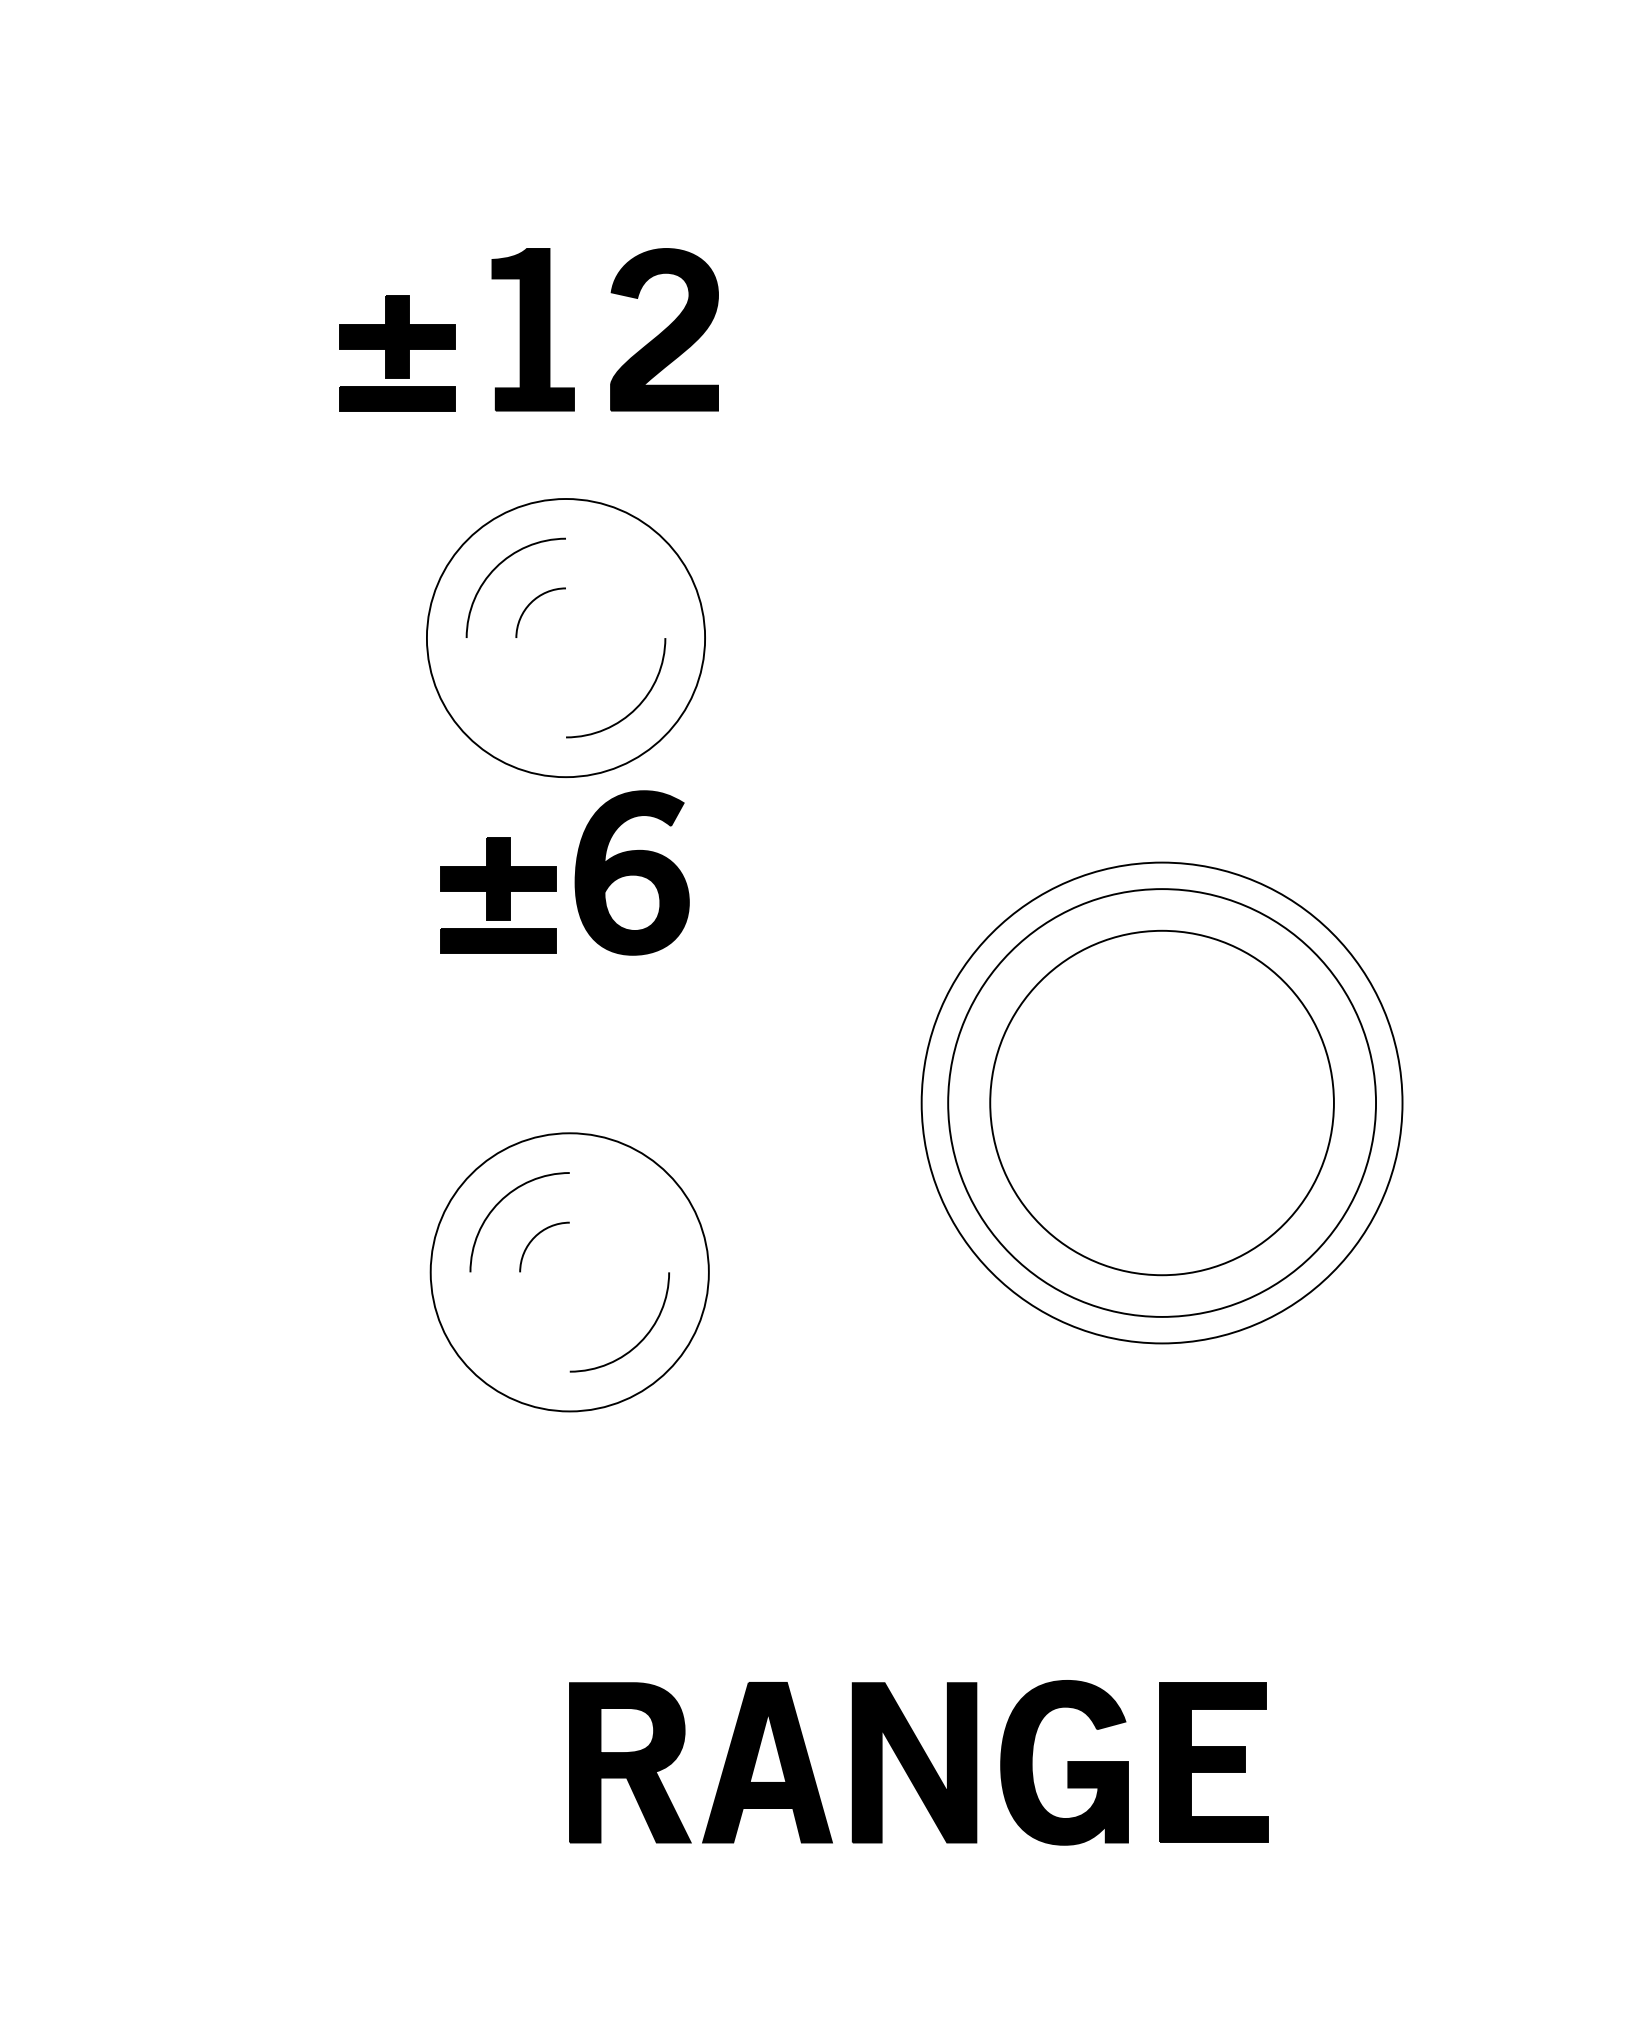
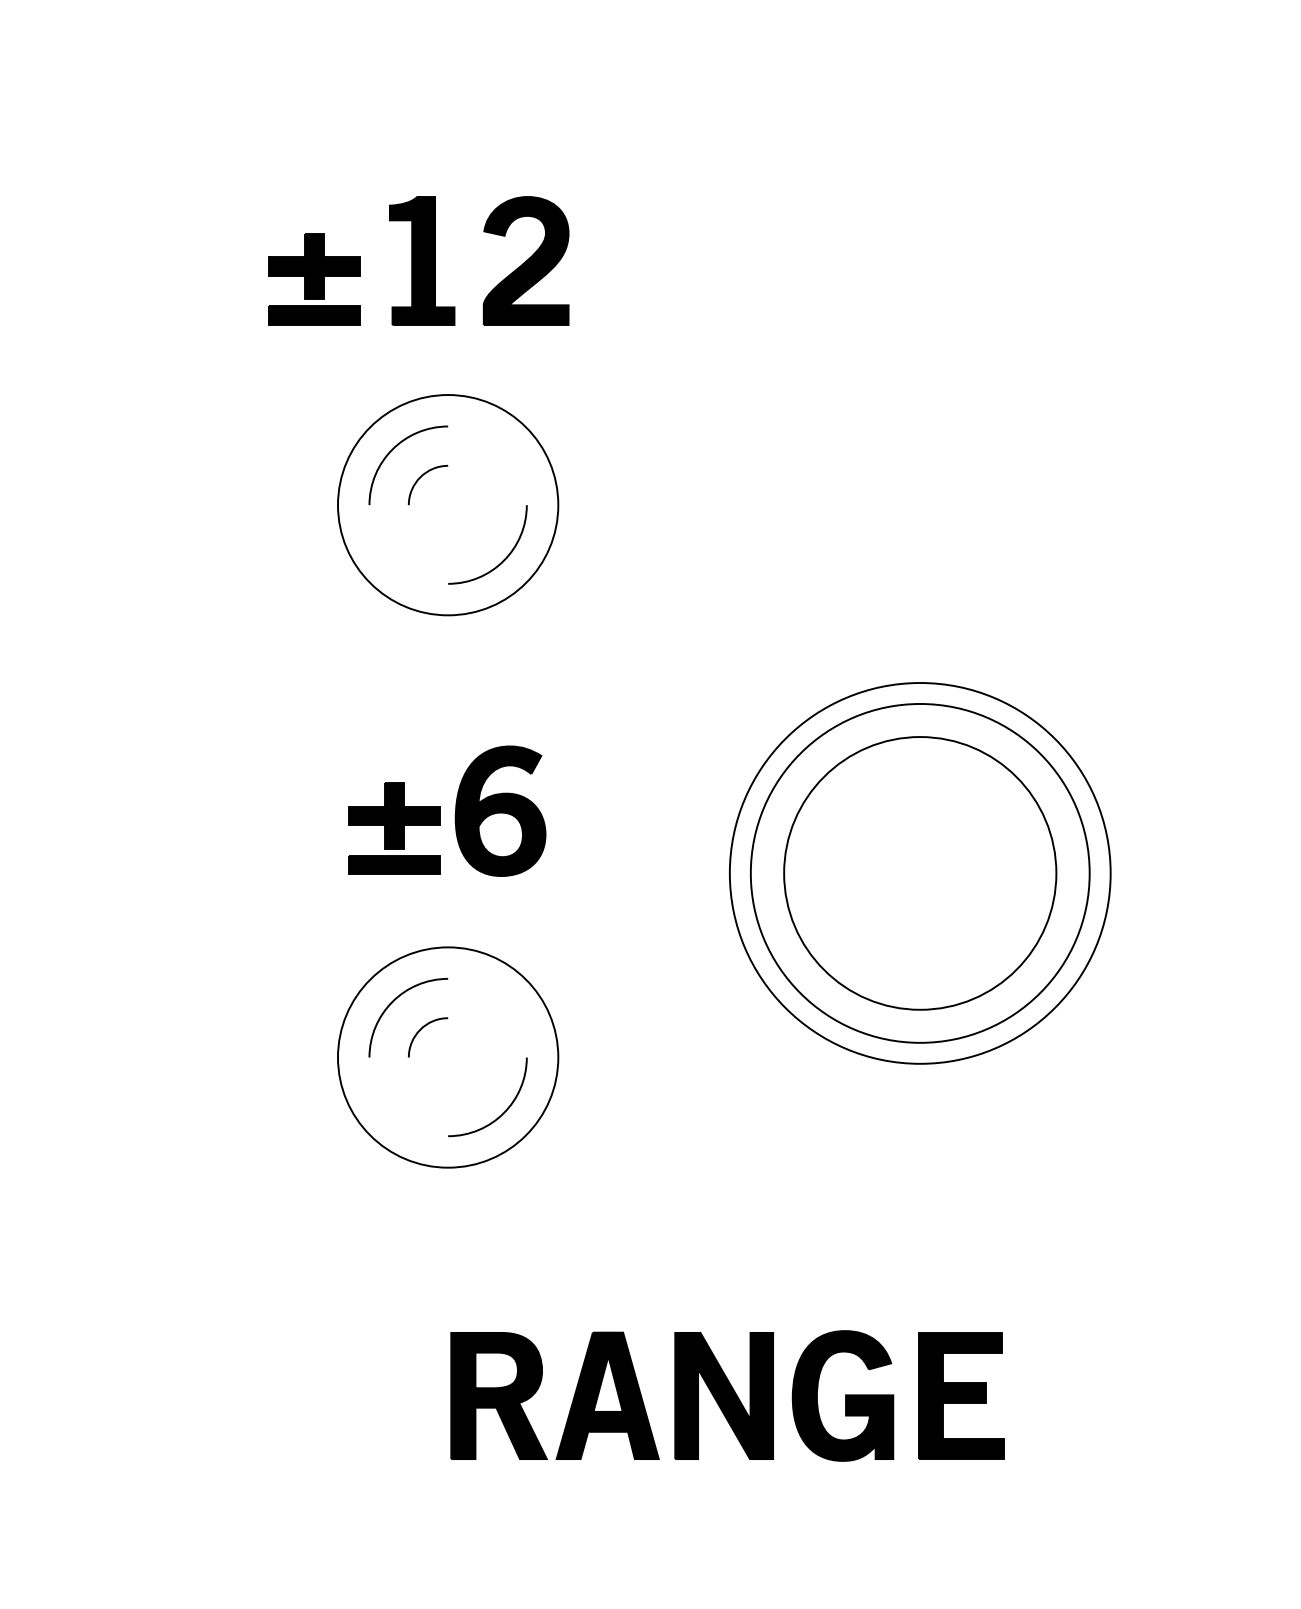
part: (556, 872) -> (440, 810), moved
part: (570, 1272) -> (448, 1057), moved

